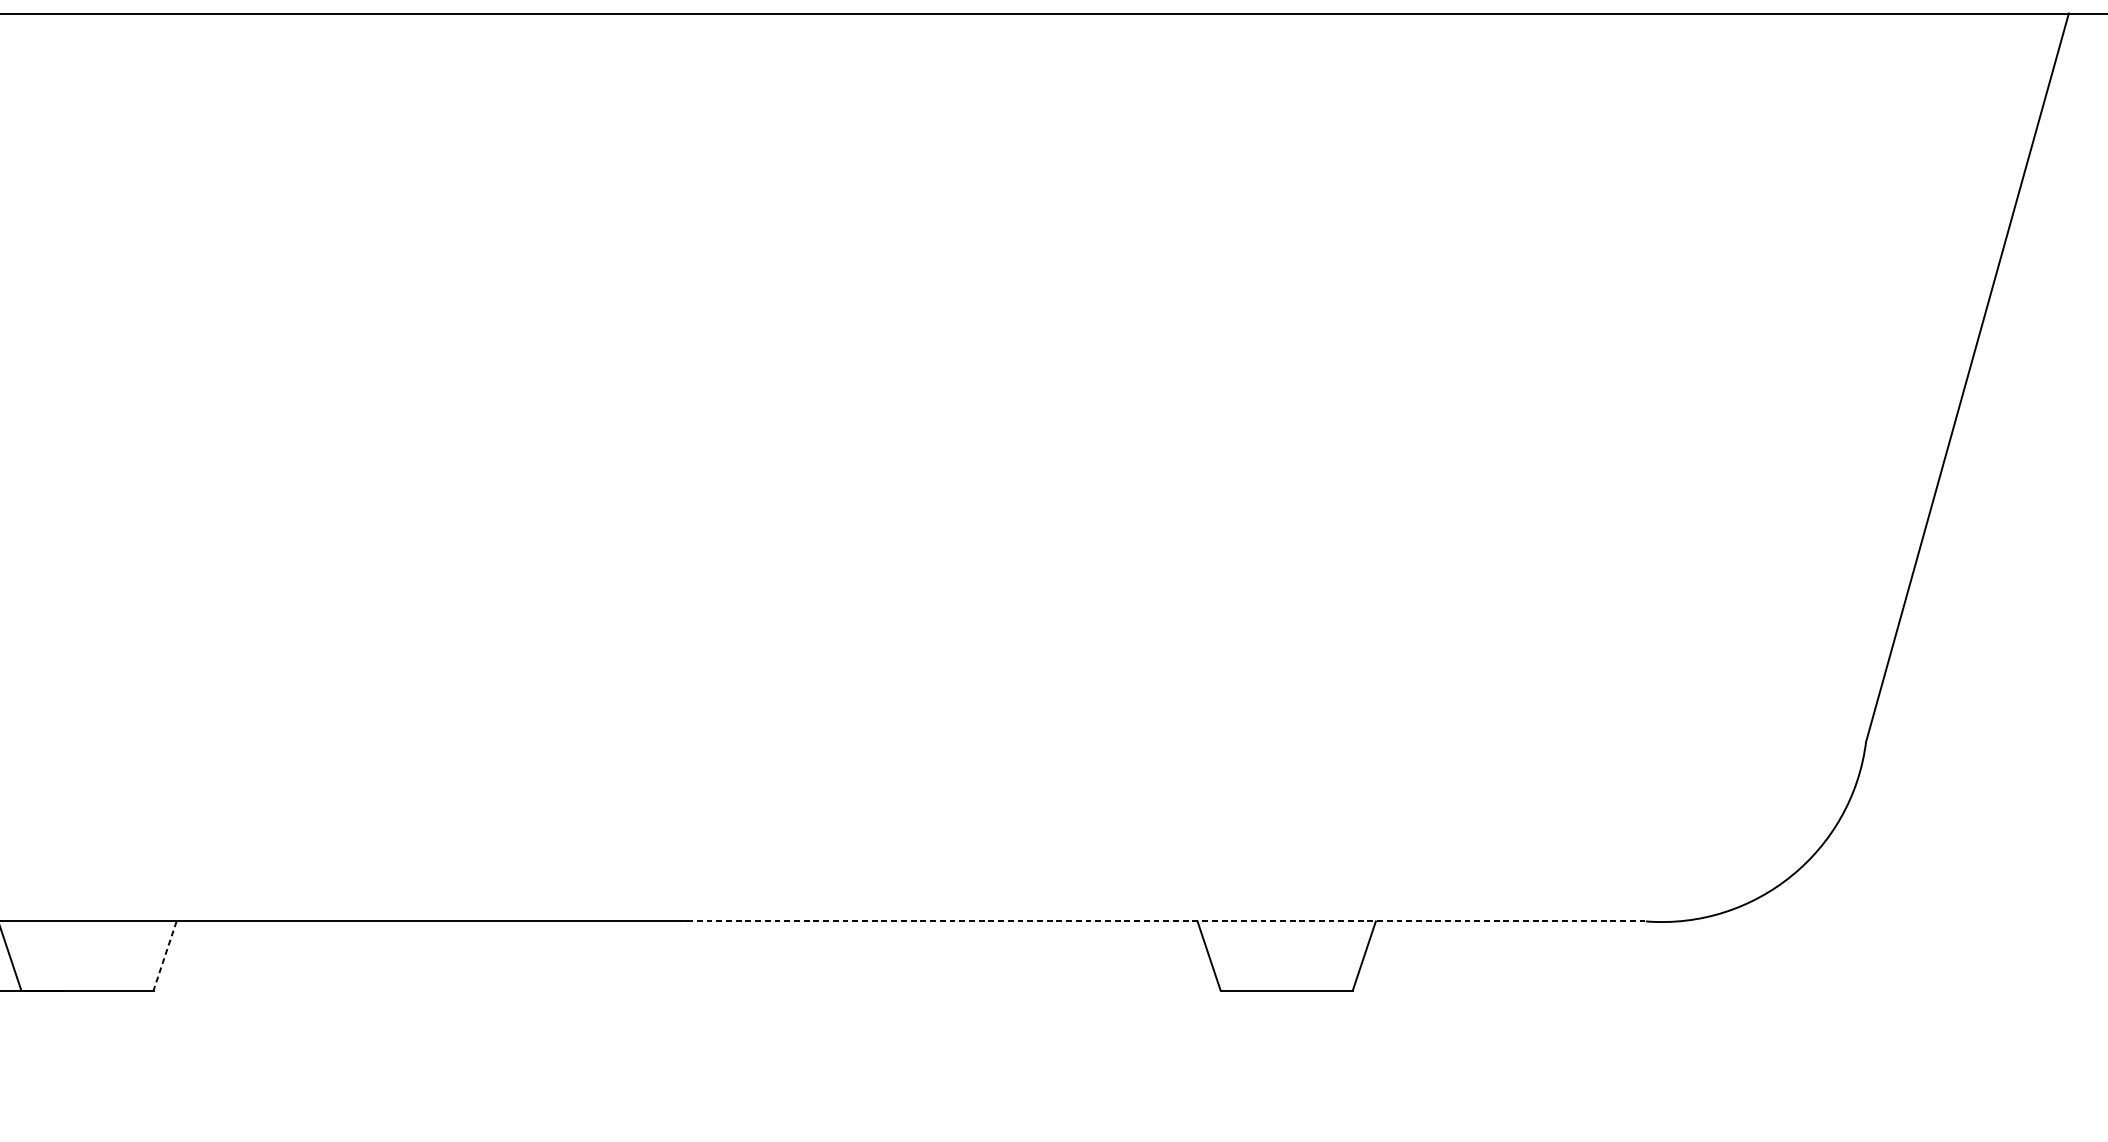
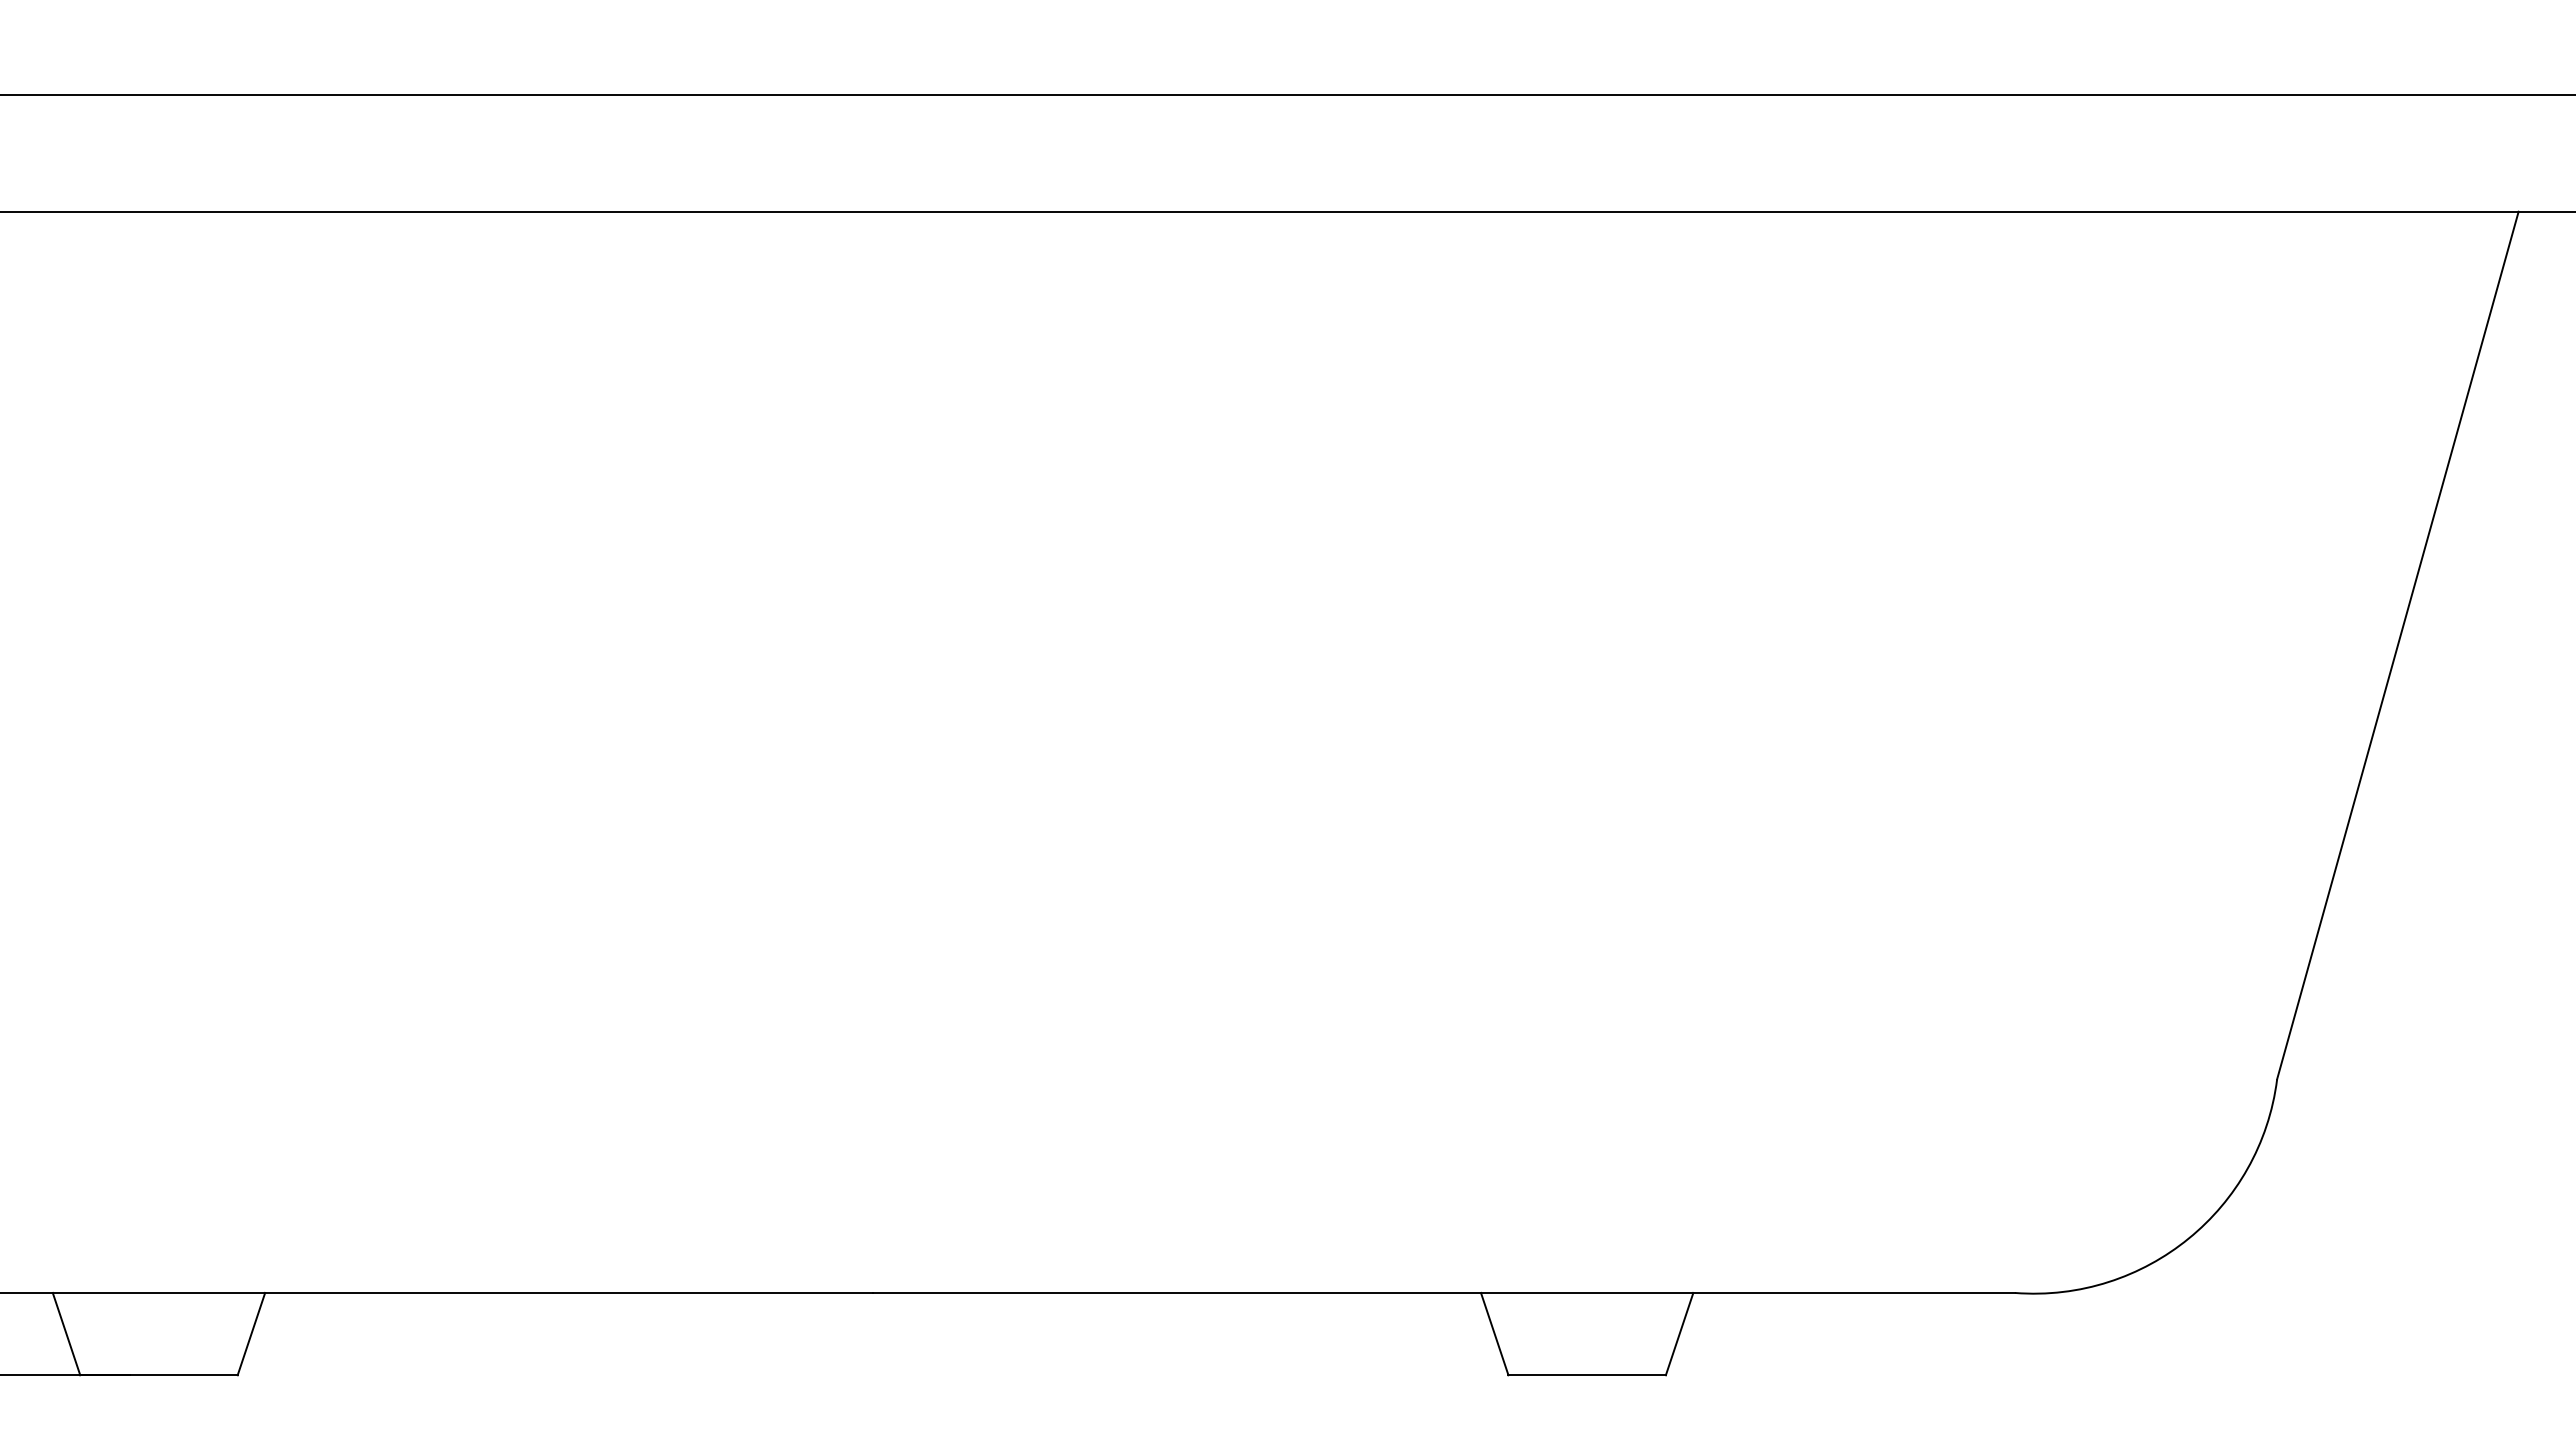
line: (1166, 921) -> (1444, 1292), dashed -> solid
line: (165, 956) -> (251, 1334), dashed -> solid

